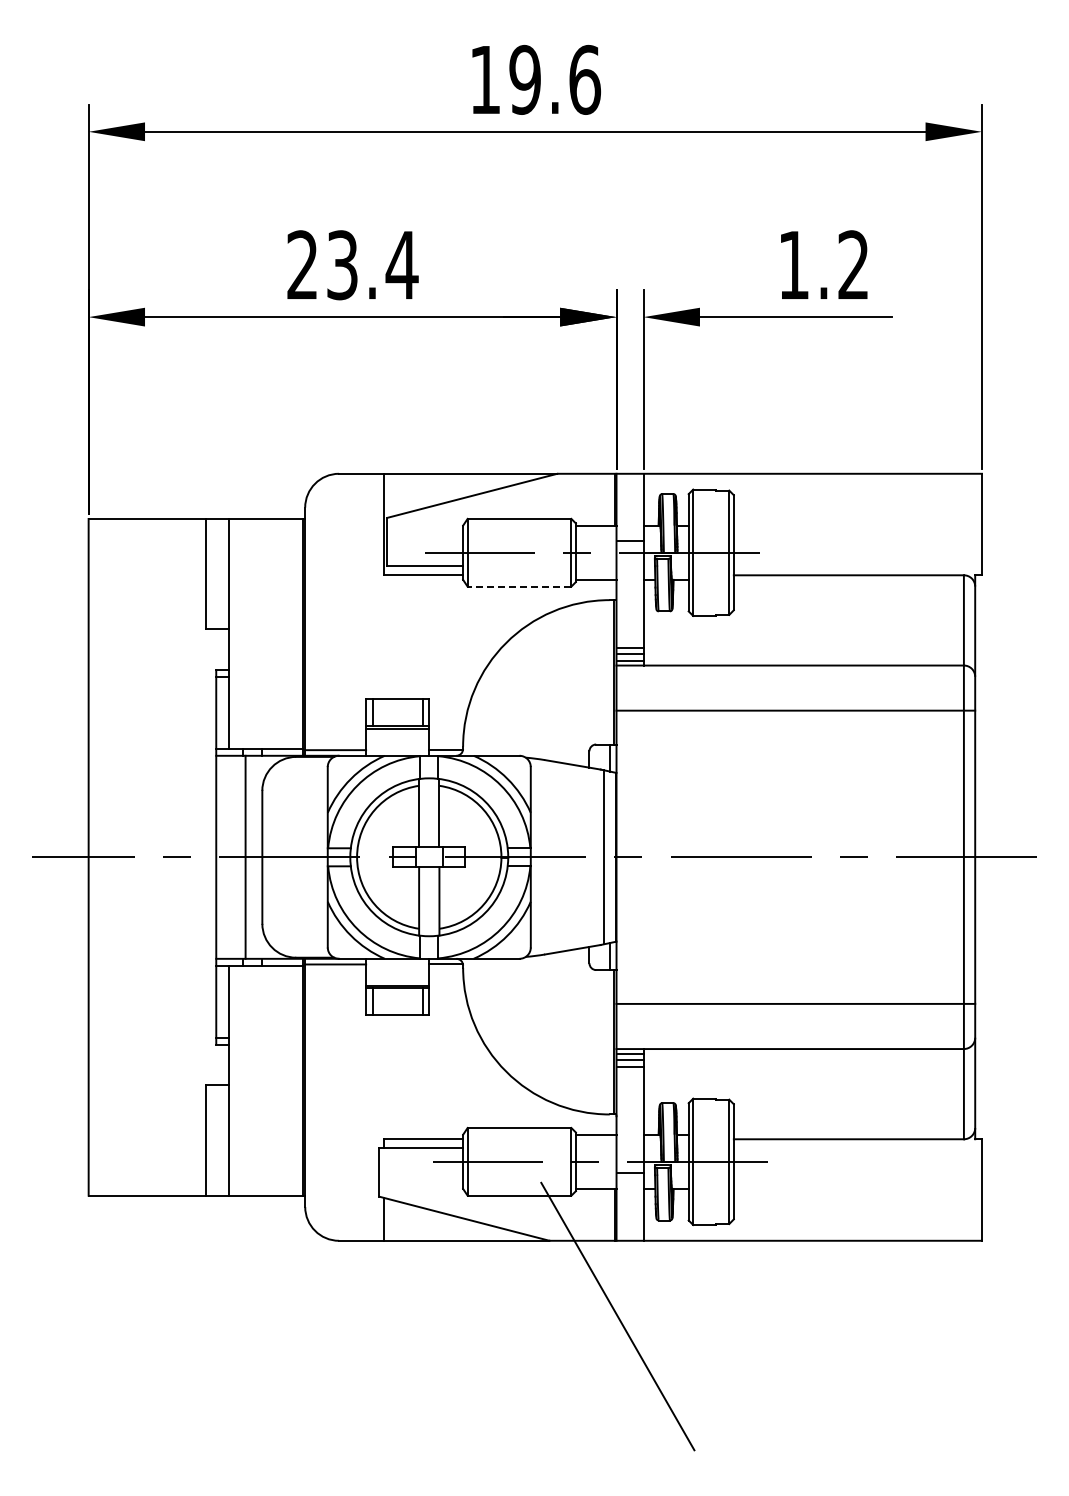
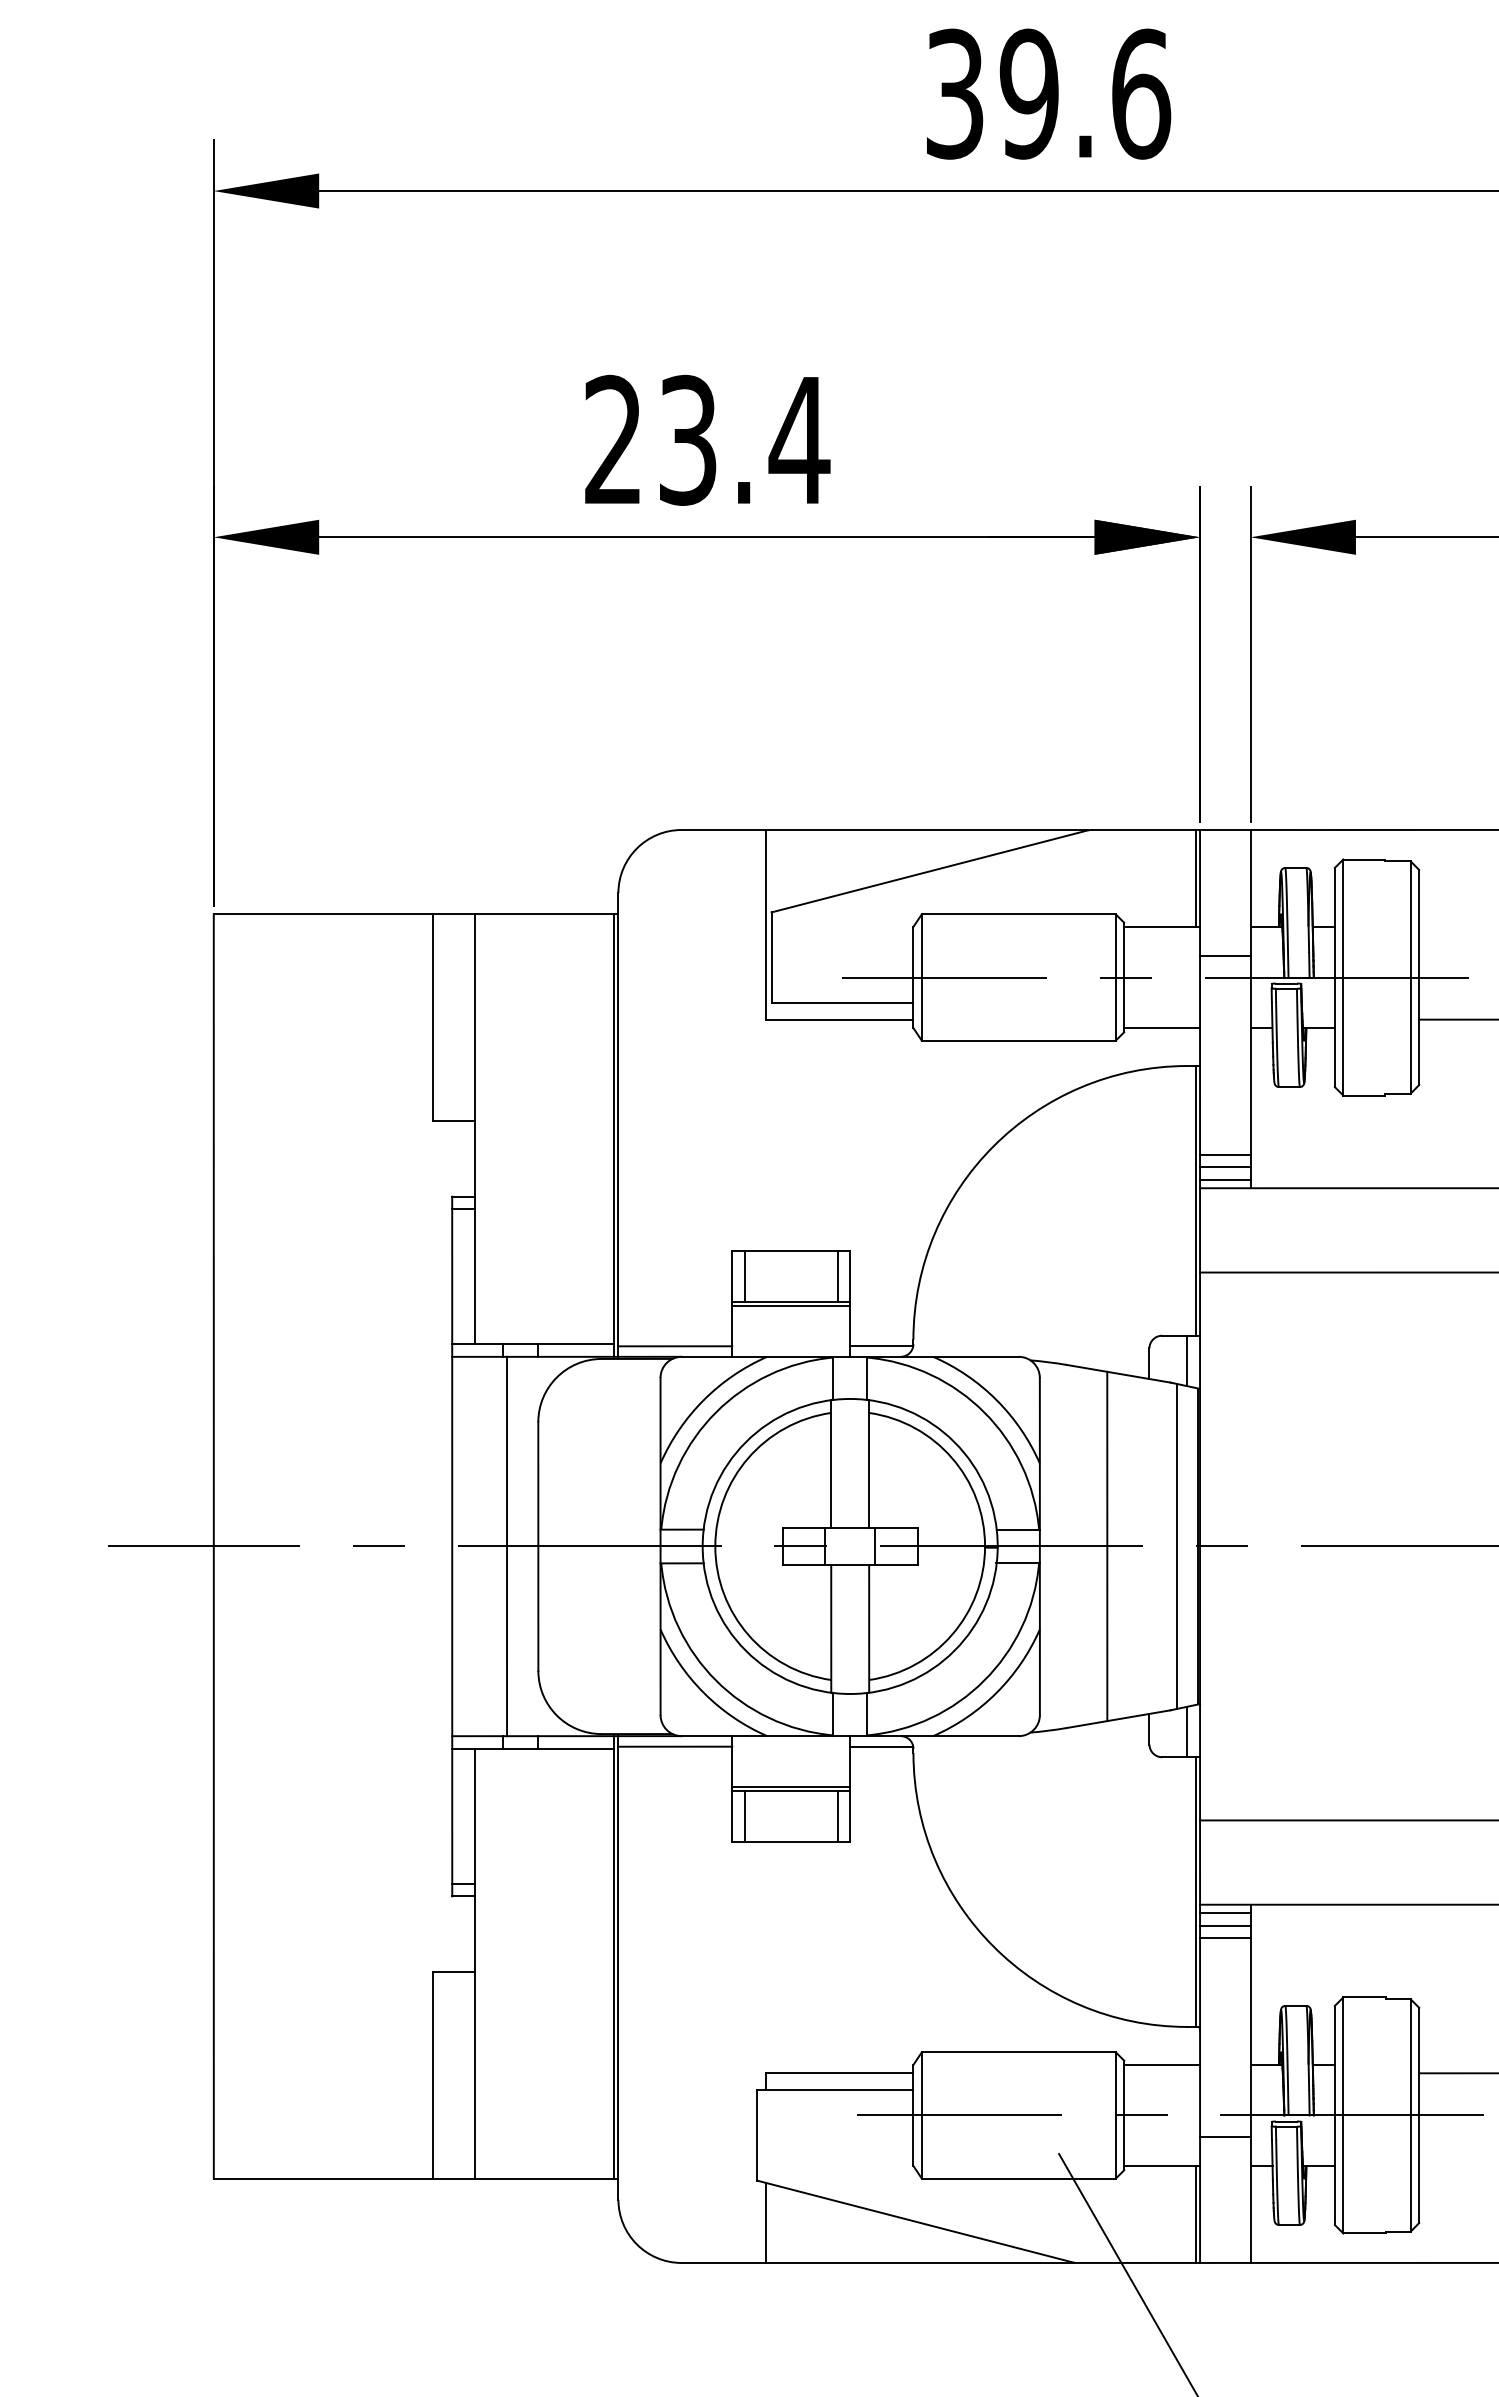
text: (485, 79) -> (955, 93), 19.6 -> 39.6
line: (519, 586) -> (1018, 1040), dashed -> solid
line: (566, 856) -> (1106, 1544), added

